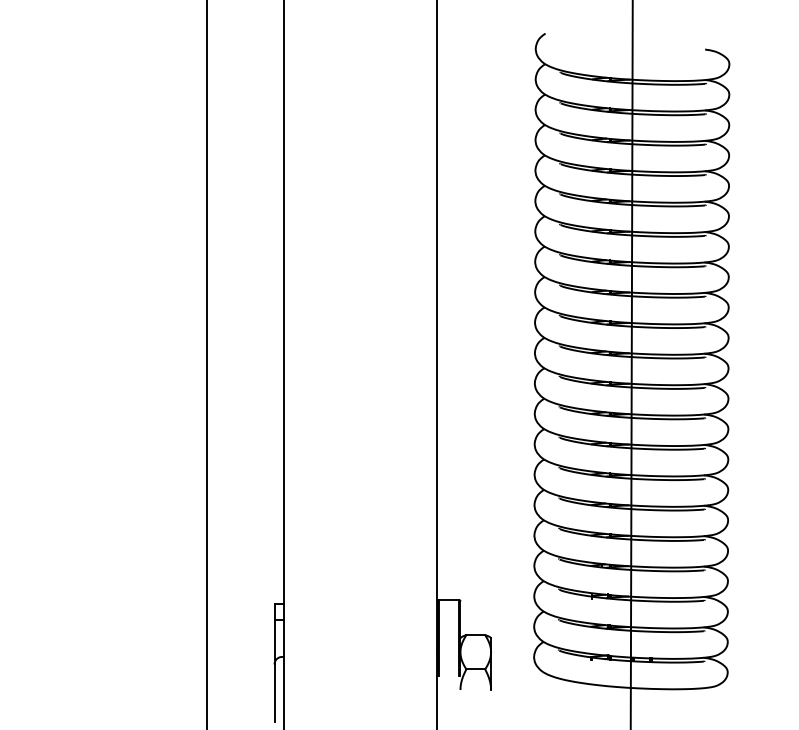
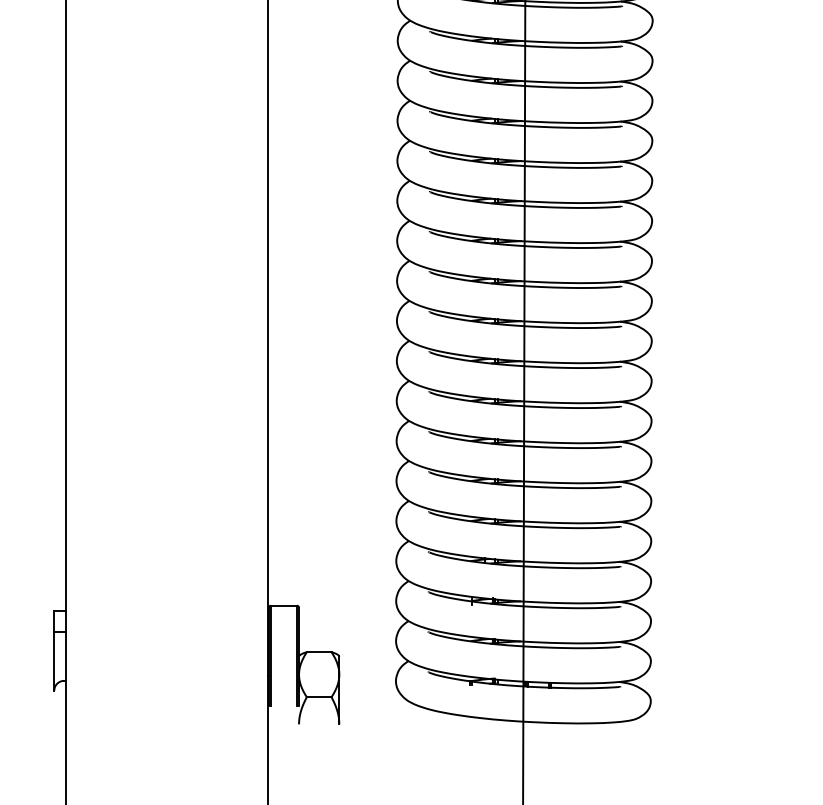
line: (274, 692) -> (54, 727), removed

